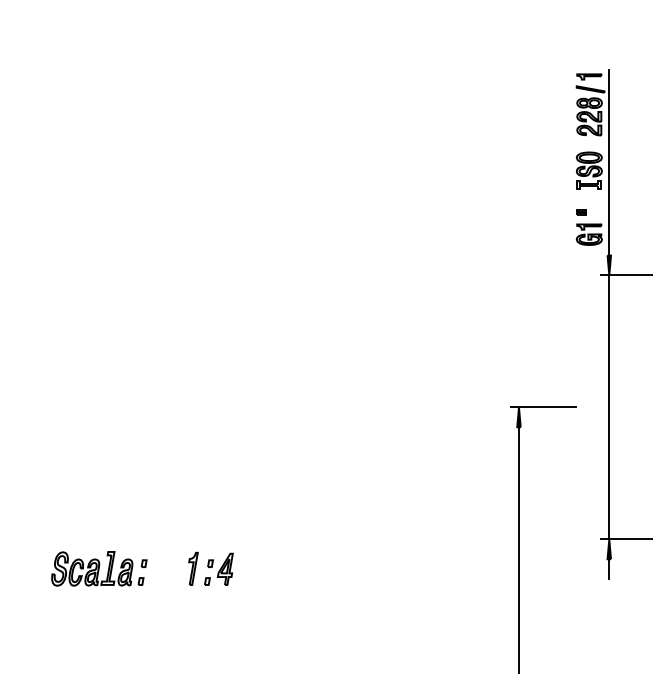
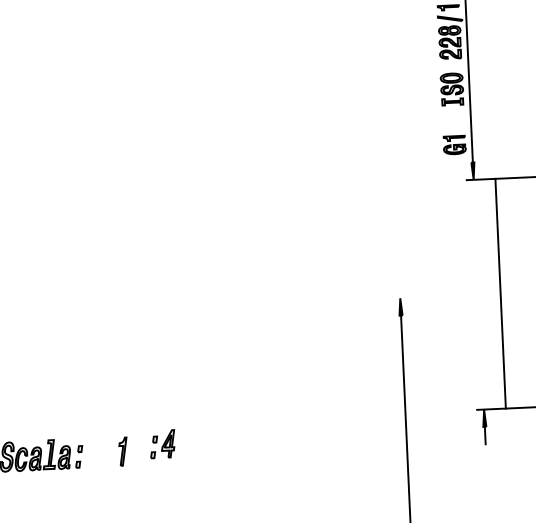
part: (581, 212) -> (446, 126), removed
line: (543, 407) -> (421, 297), removed
line: (609, 407) -> (500, 293), moved
part: (218, 568) -> (162, 443), moved

